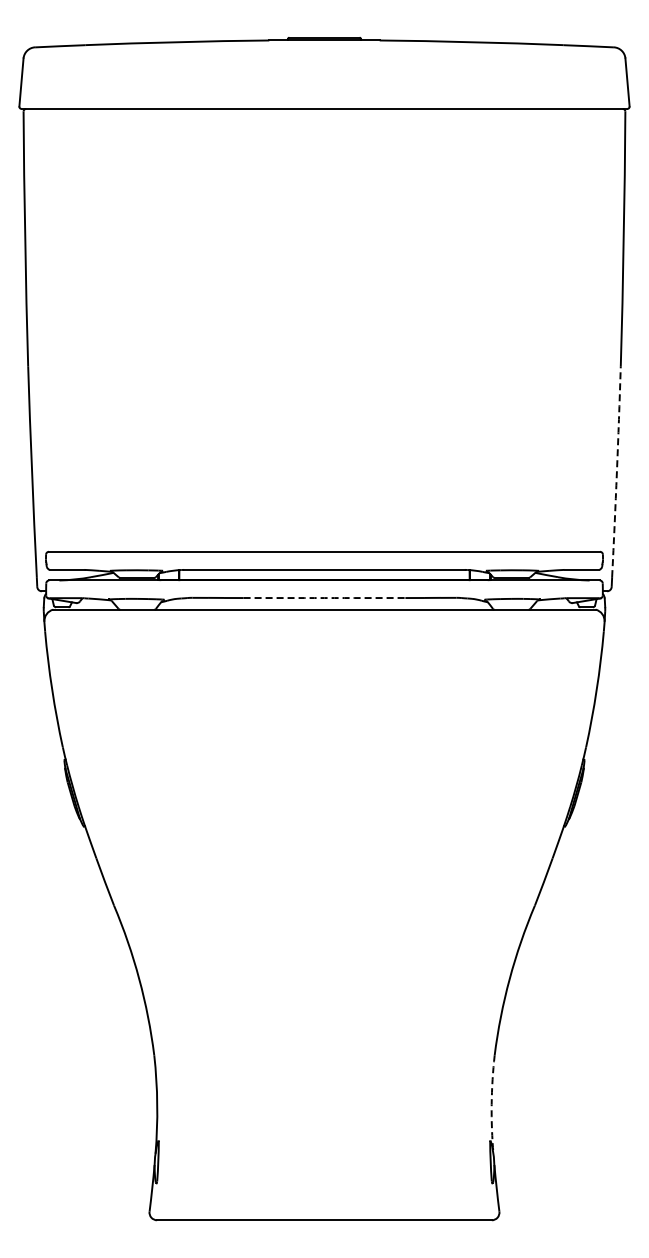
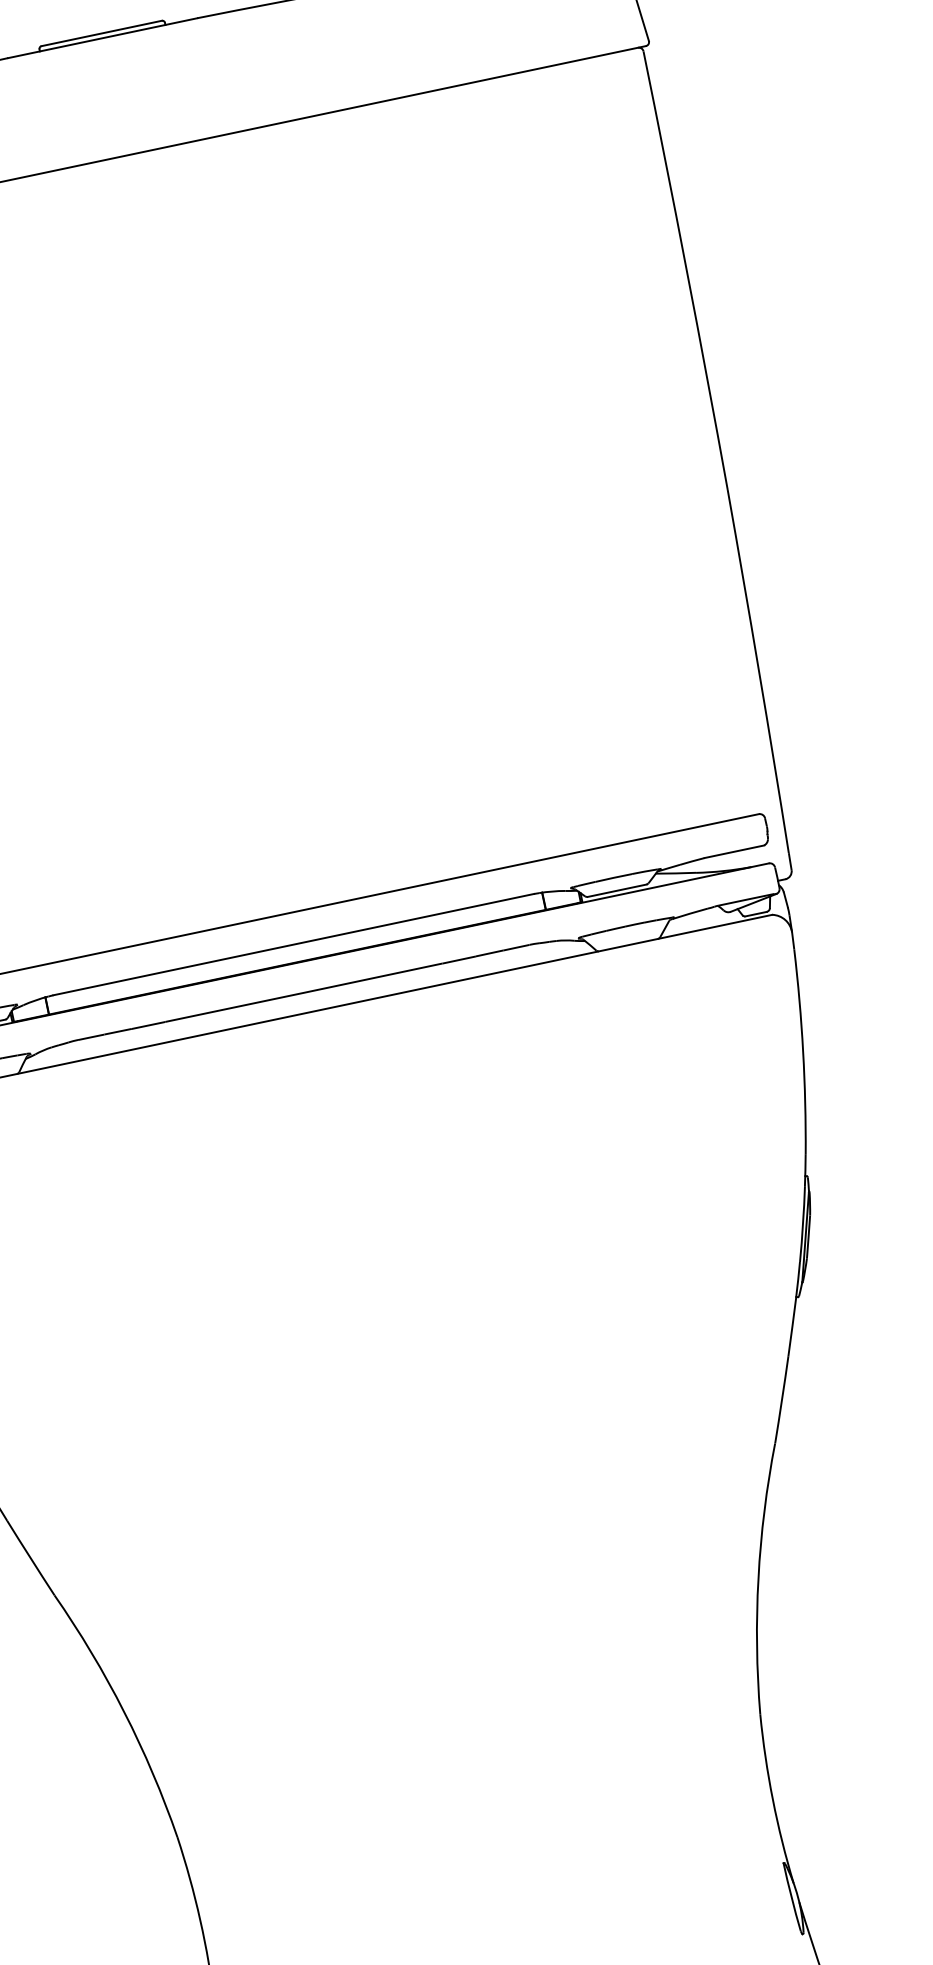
arc: (616, 471) -> (758, 670), dashed -> solid
arc: (324, 598) -> (304, 993), dashed -> solid
arc: (491, 1104) -> (772, 1799), dashed -> solid

